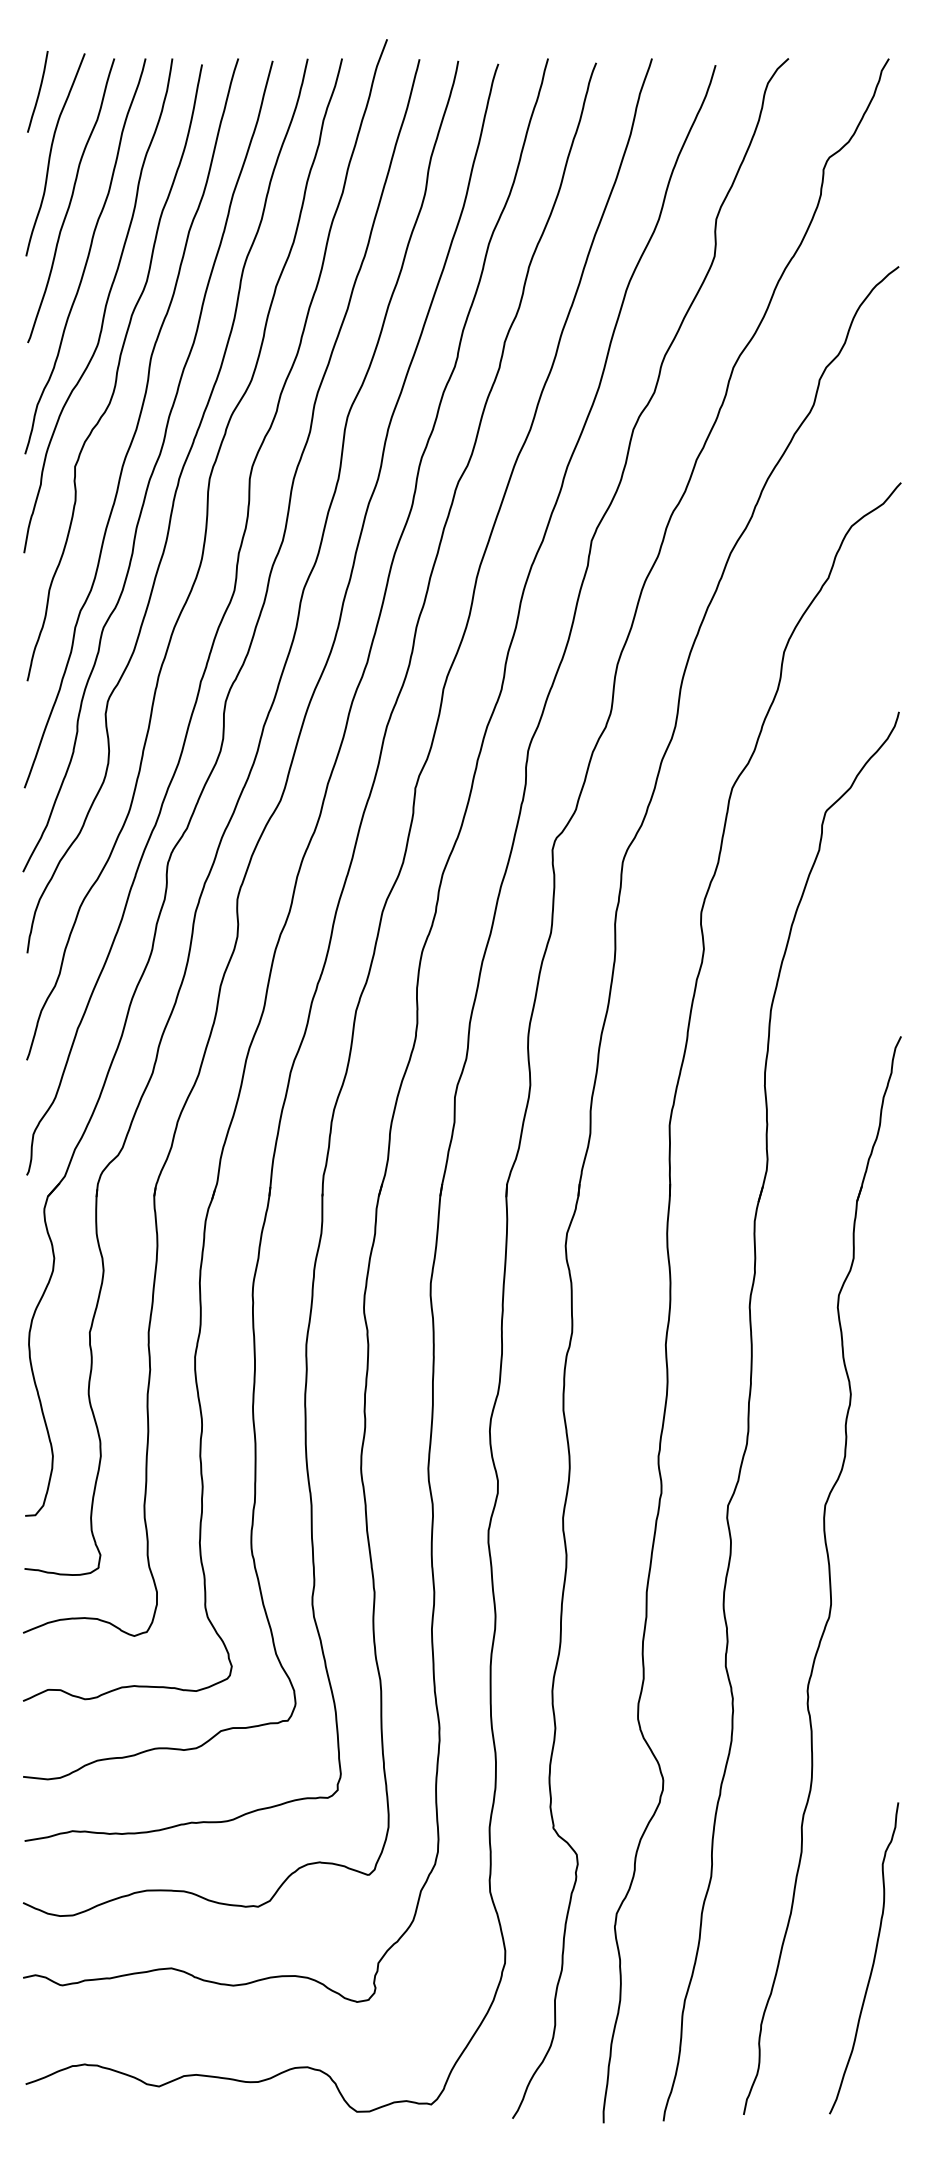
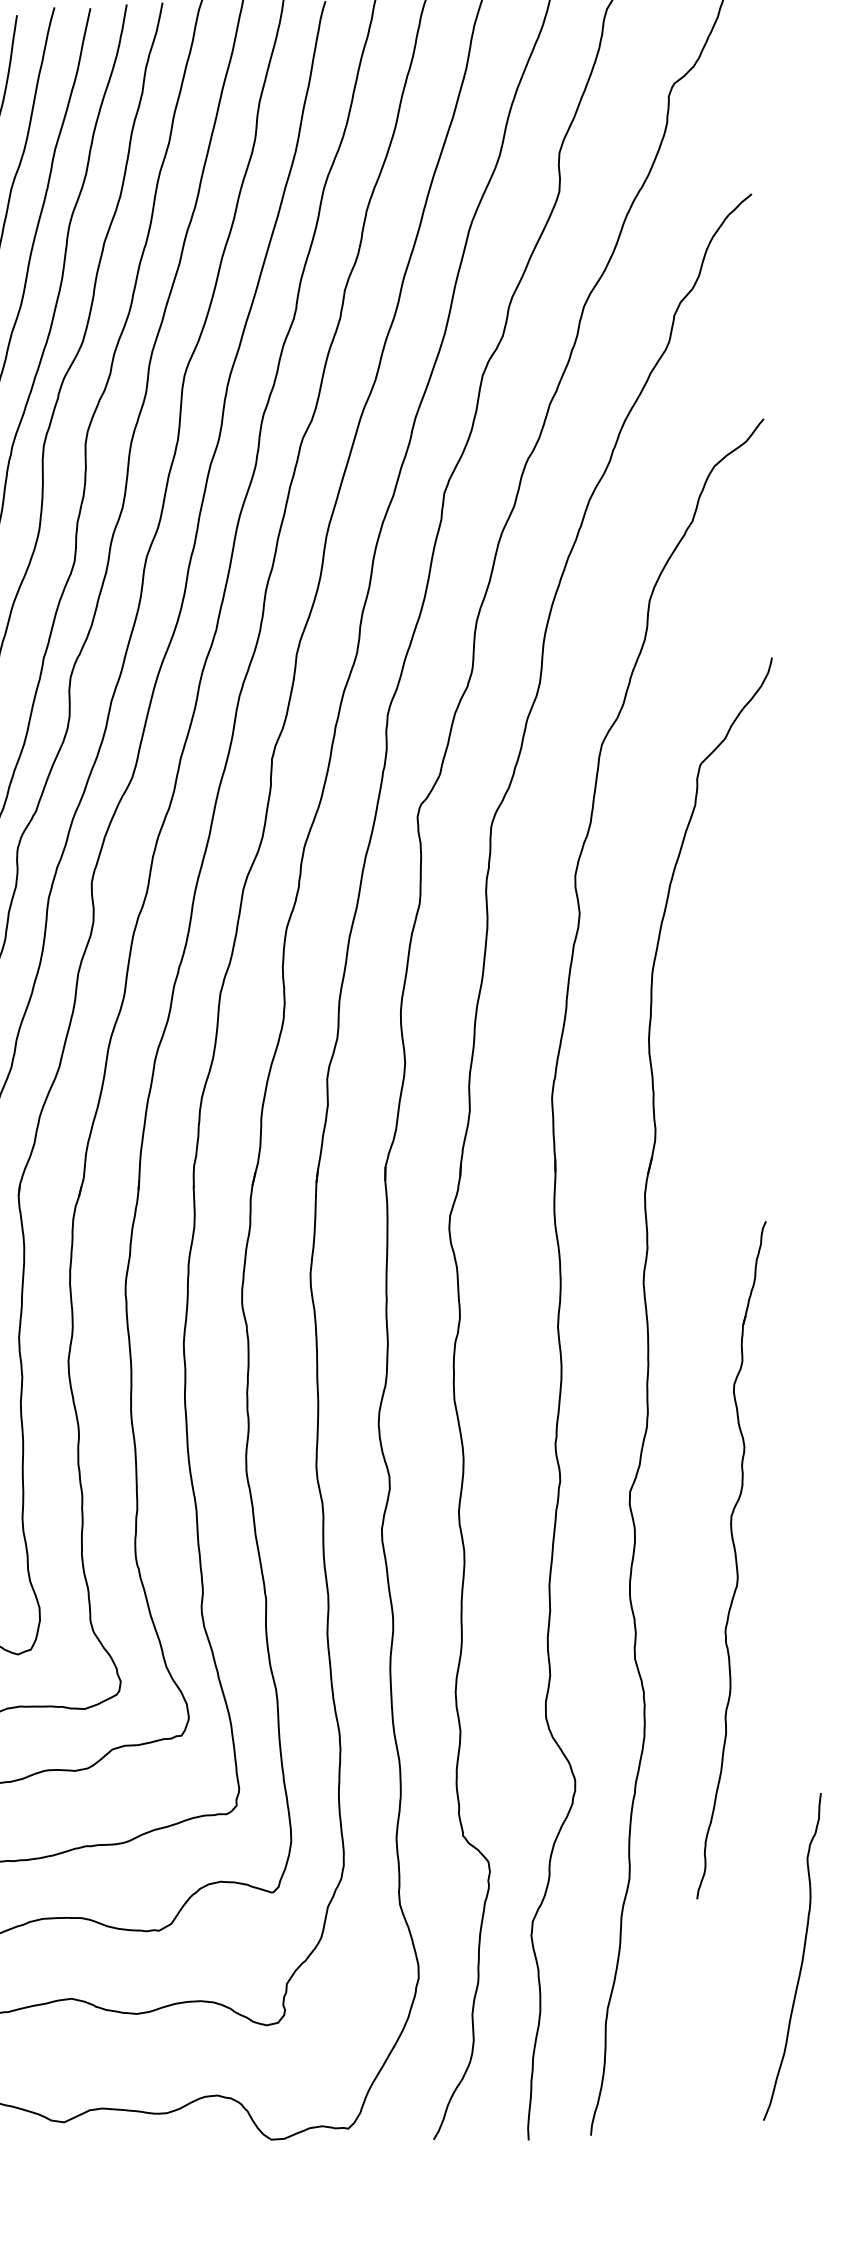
part: (822, 1575) -> (731, 1560), size x0.6

